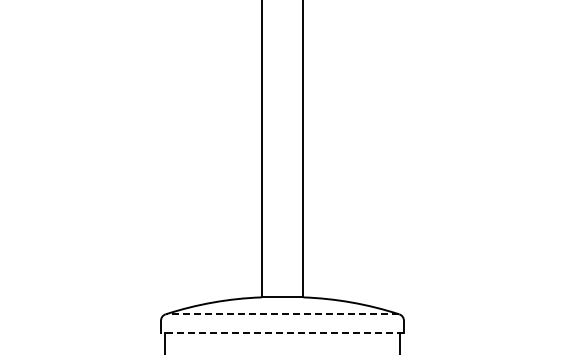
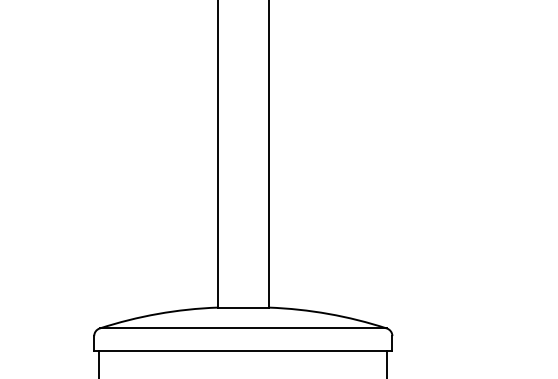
line: (282, 314) -> (243, 328), dashed -> solid
line: (281, 332) -> (242, 350), dashed -> solid

